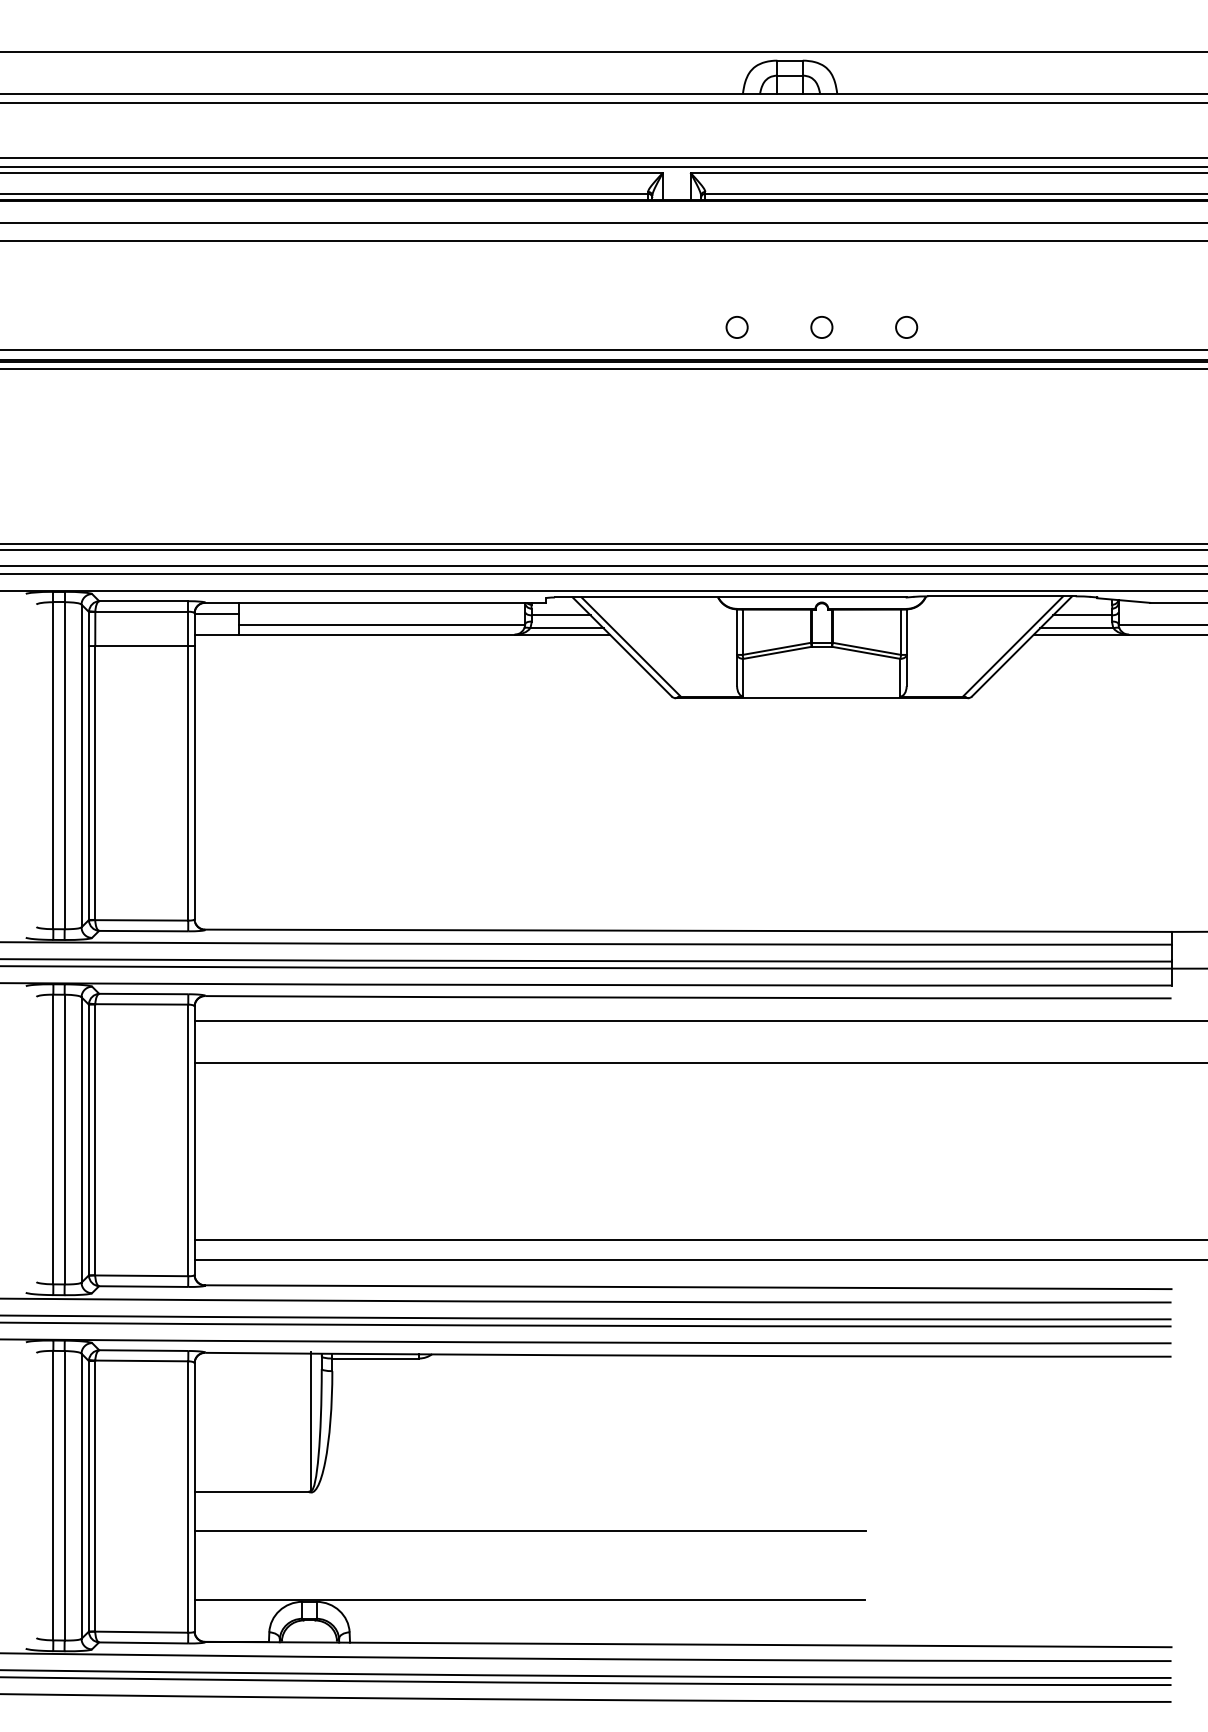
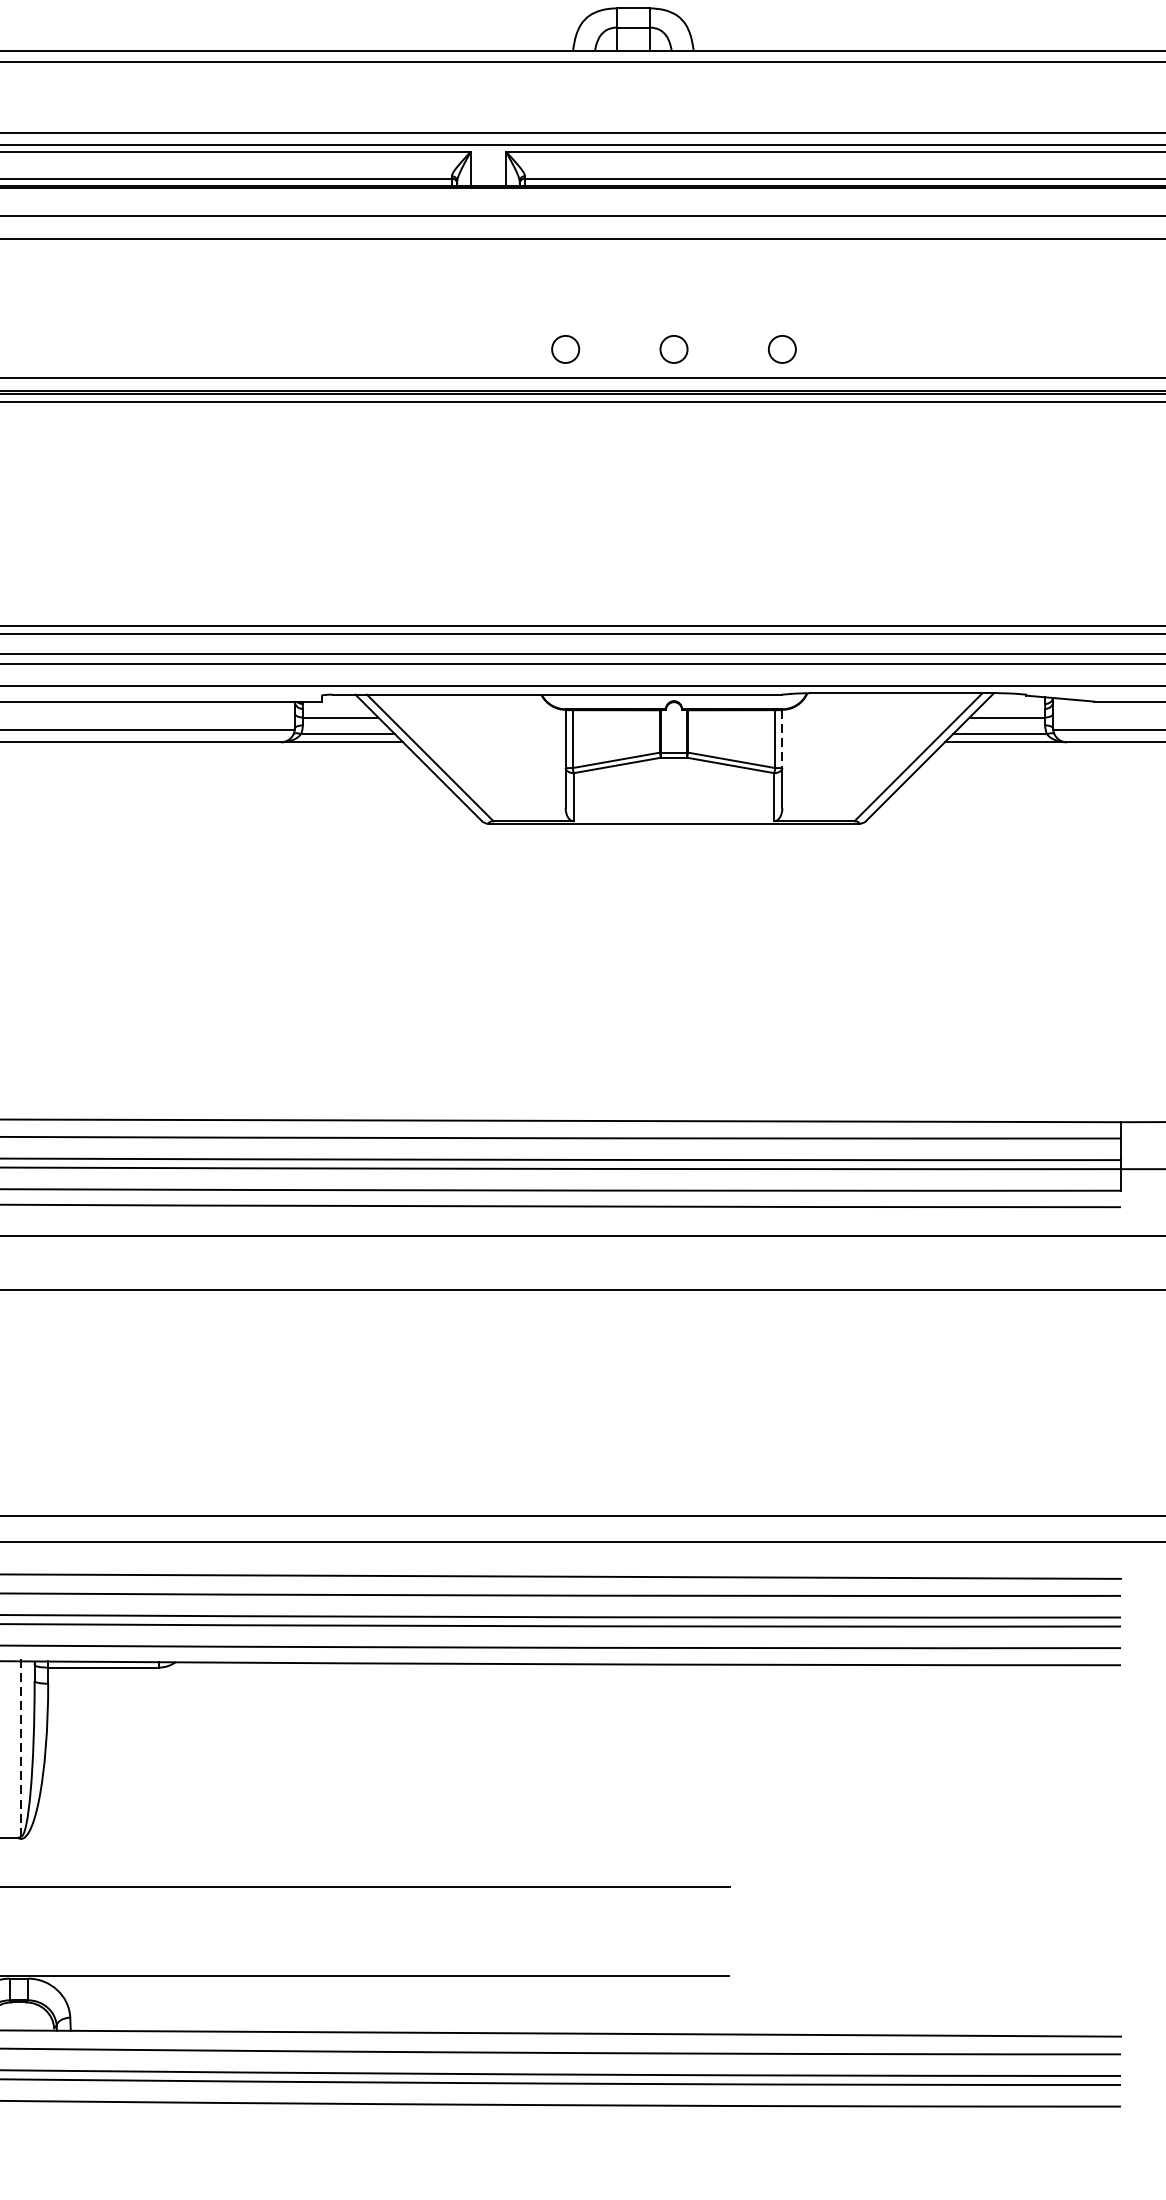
line: (906, 632) -> (782, 739), solid -> dashed
line: (311, 1420) -> (21, 1746), solid -> dashed

